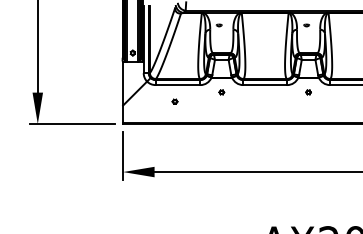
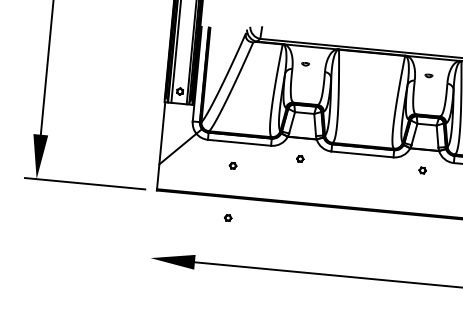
part: (174, 138) -> (227, 217), added
line: (123, 156) -> (153, 236), removed

